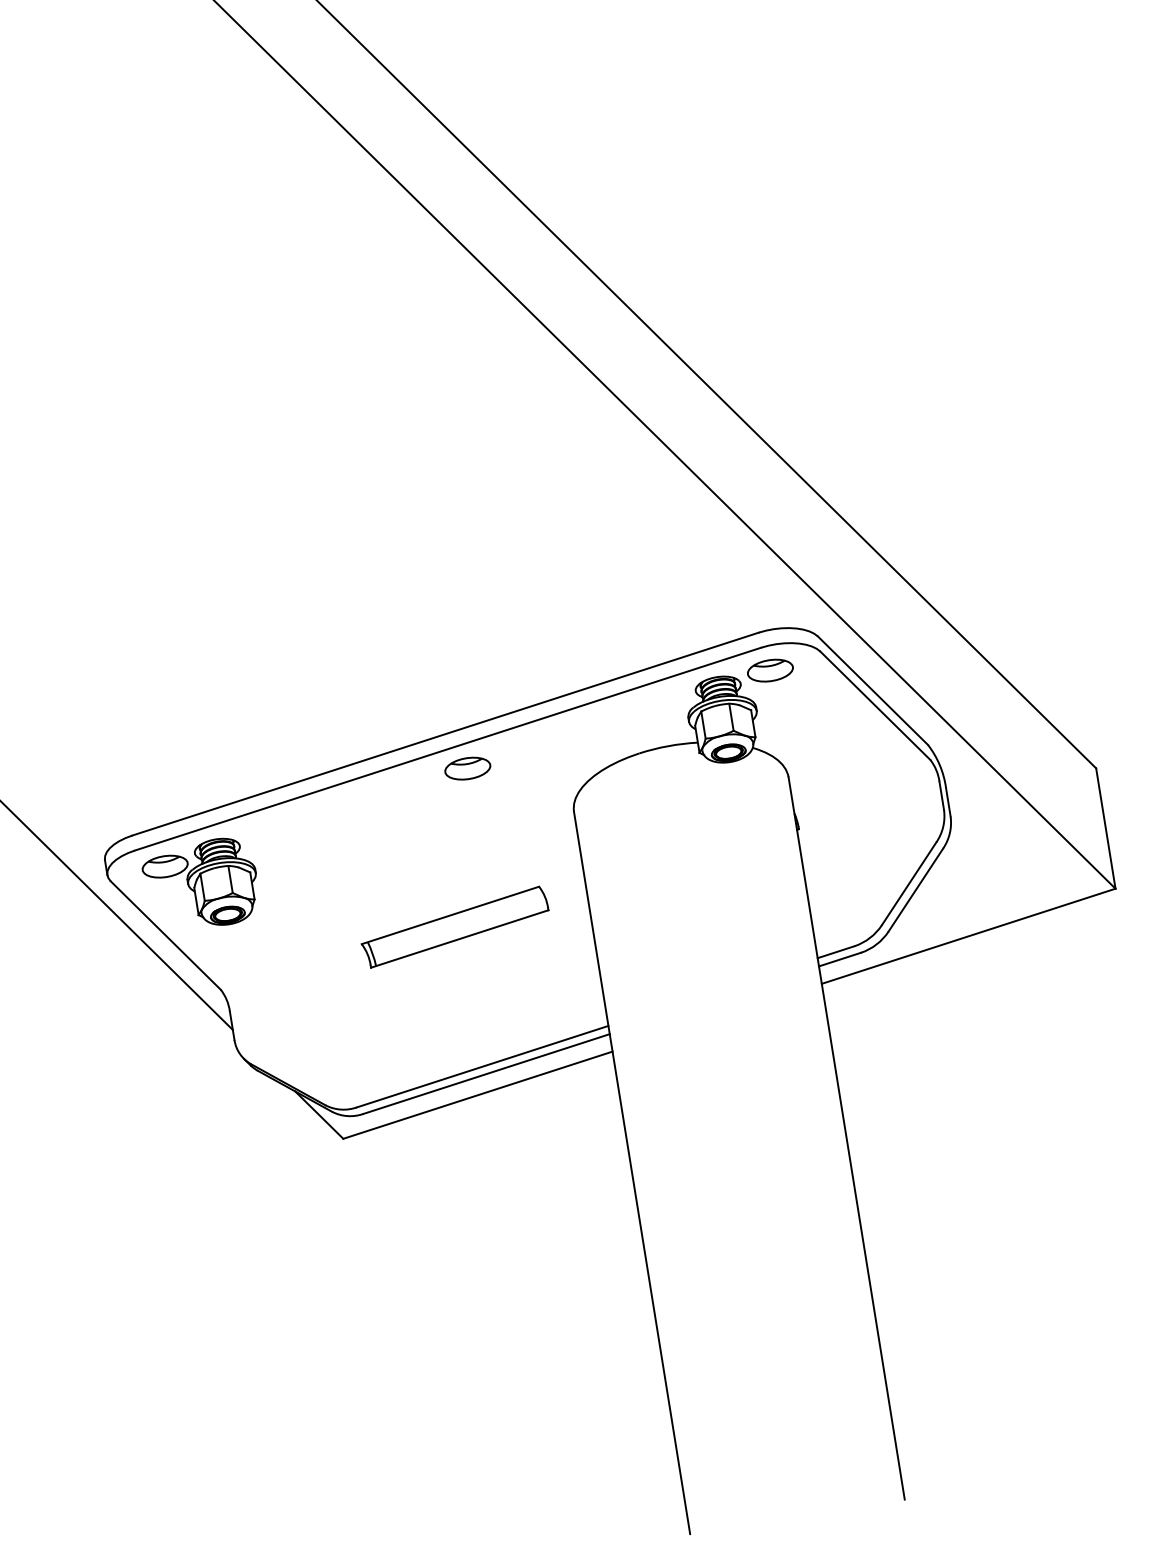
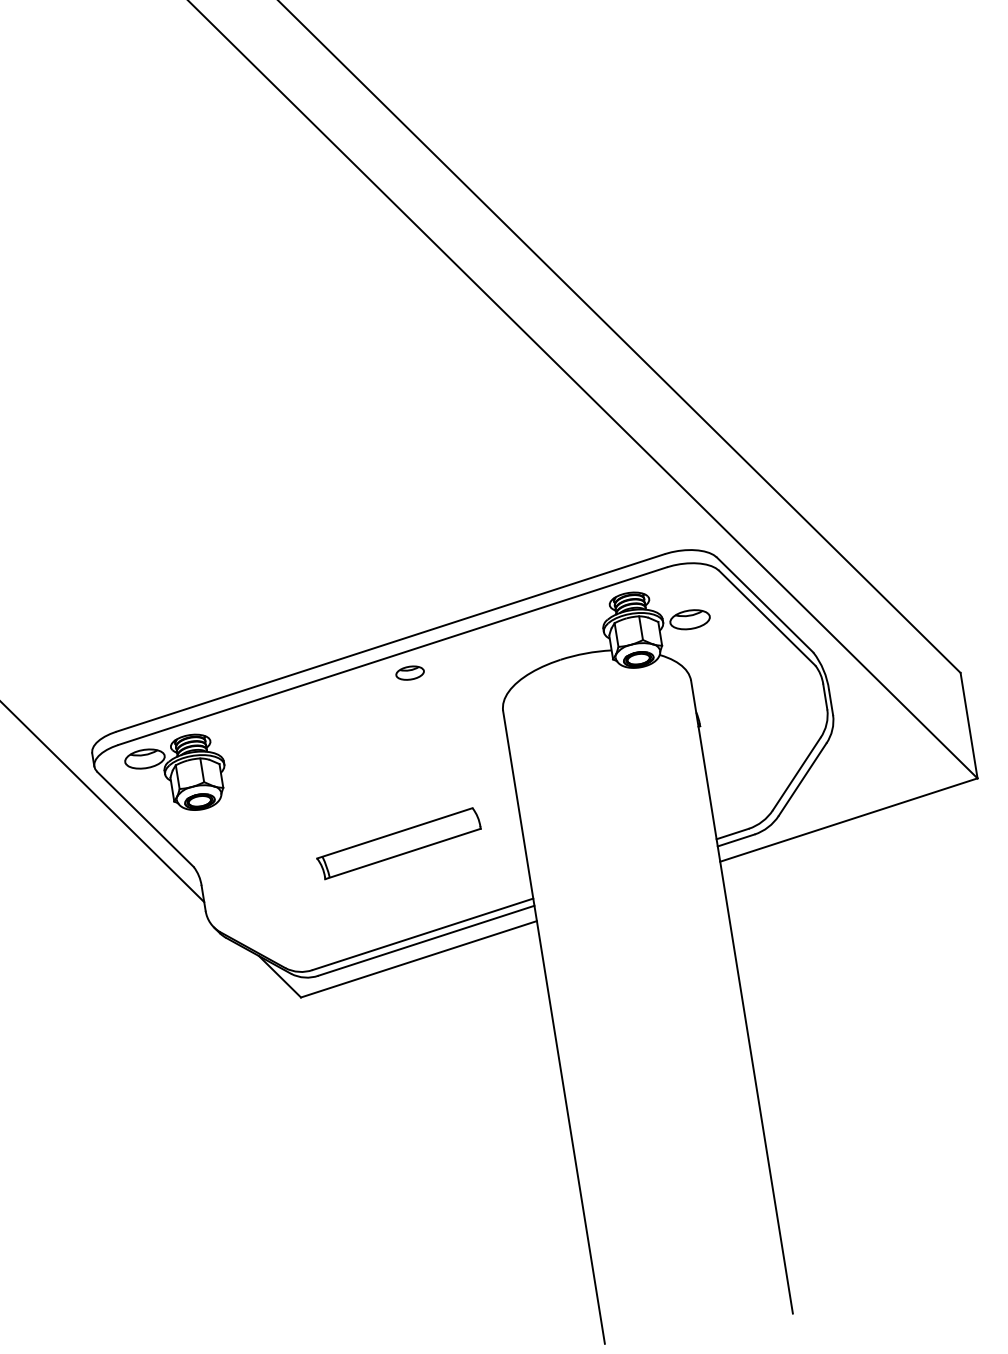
part: (770, 670) -> (690, 619), moved
part: (467, 768) -> (409, 673), size x0.7
part: (454, 926) -> (398, 843), moved

